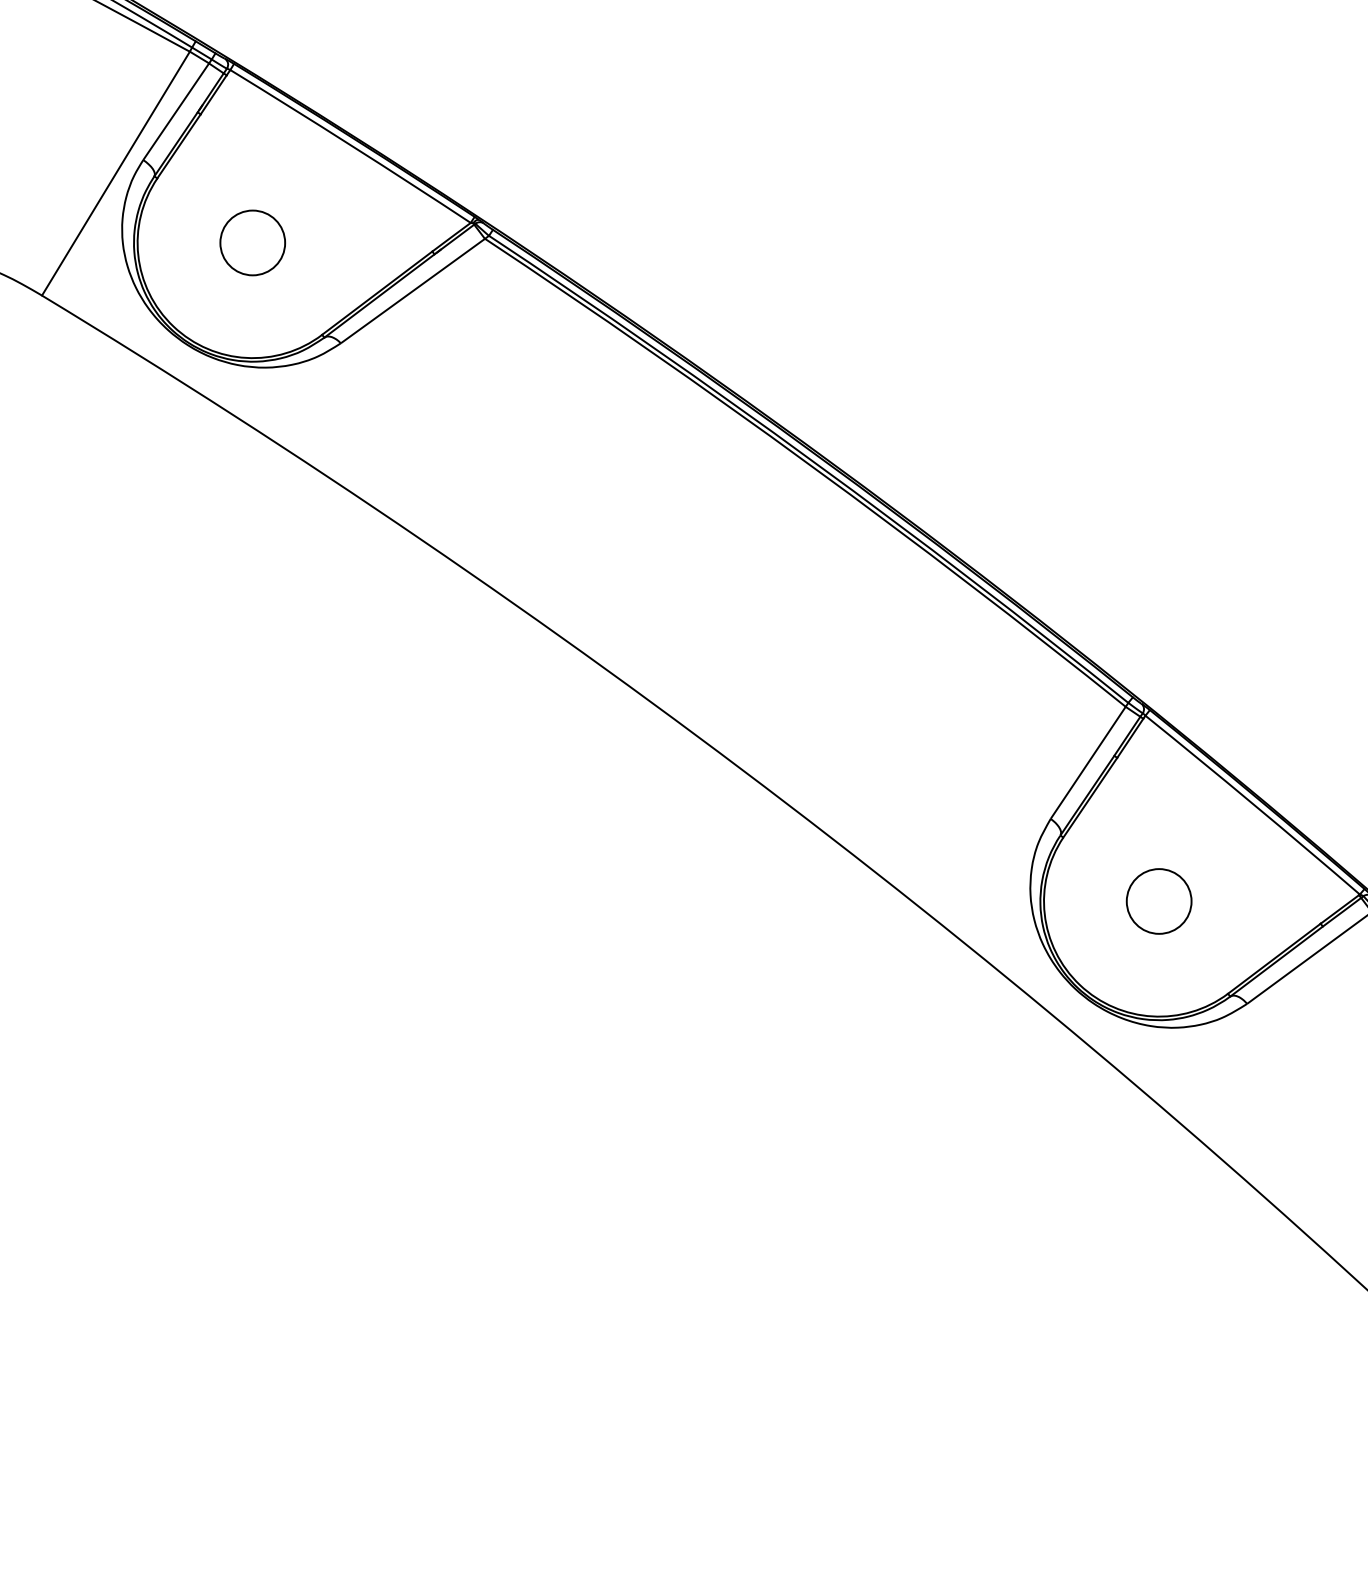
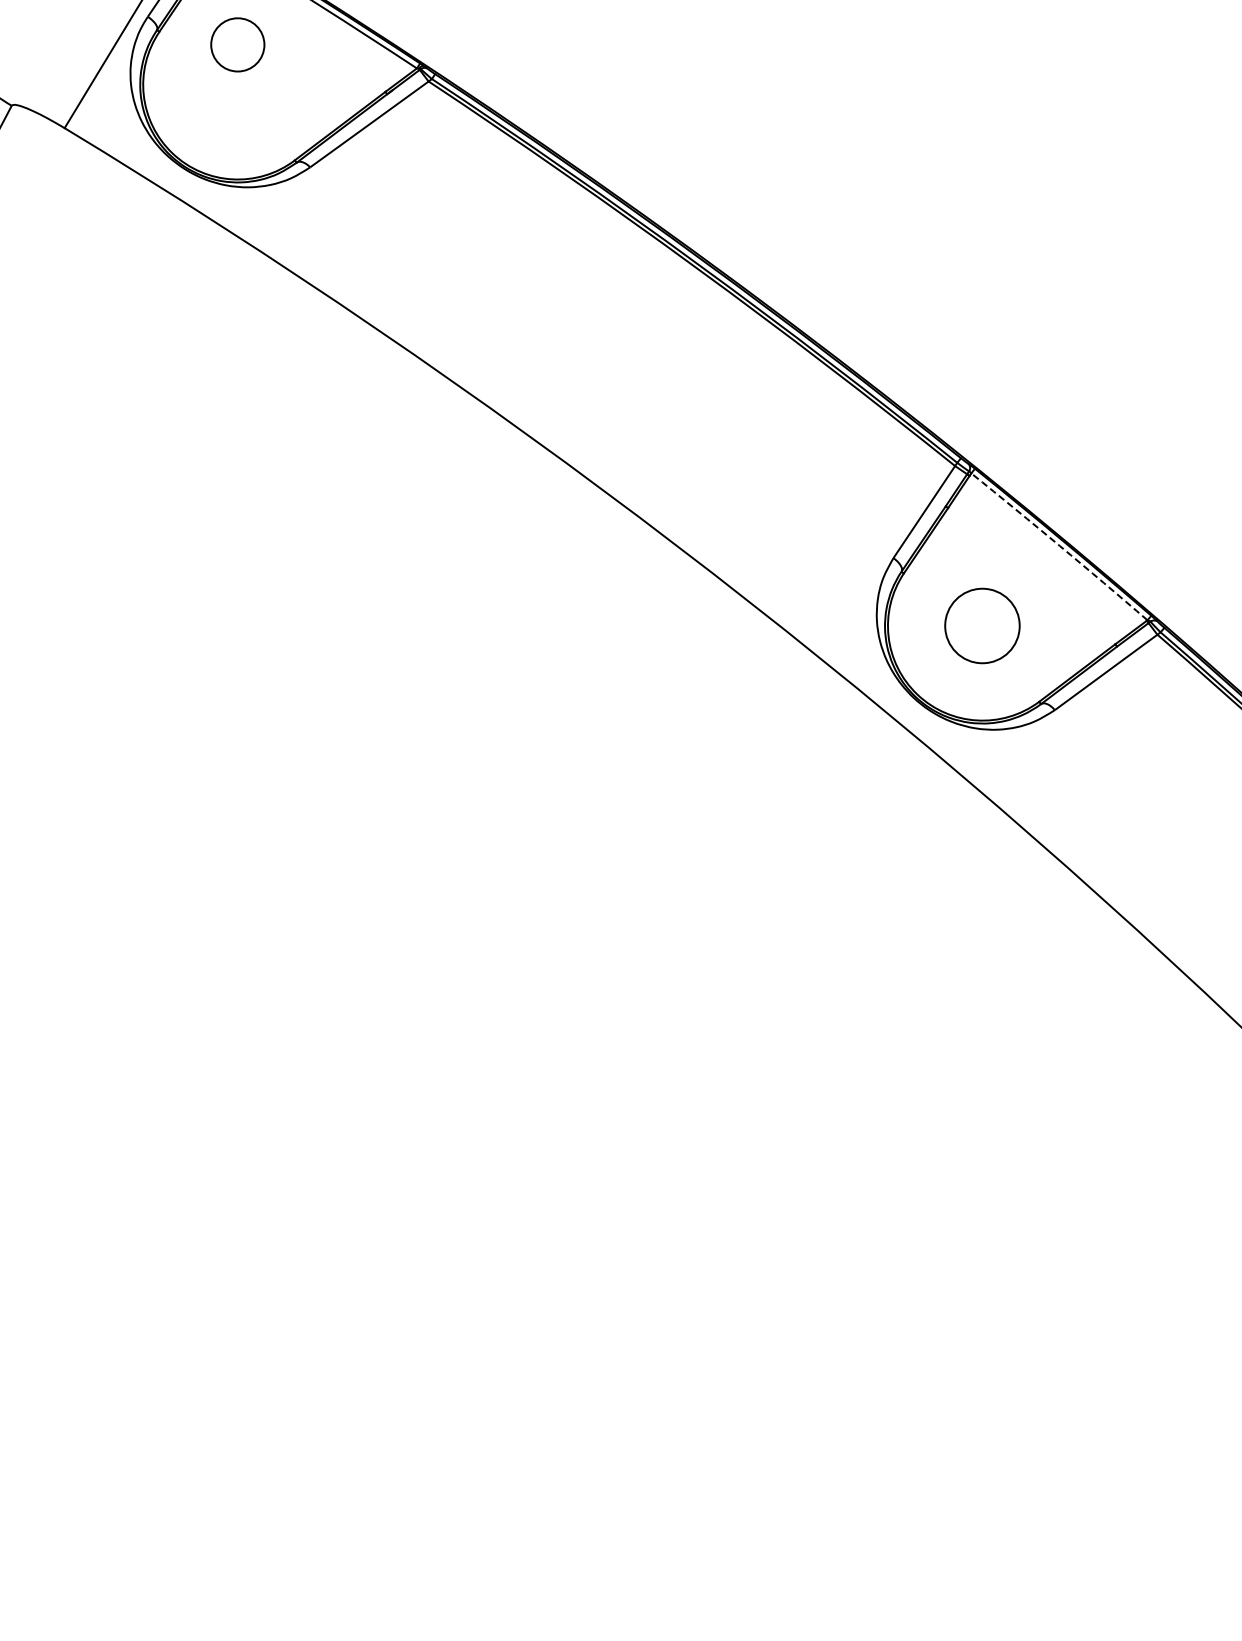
circle: (252, 242) -> (237, 44), moved
arc: (1253, 804) -> (1060, 546), solid -> dashed
circle: (1159, 900) -> (982, 625), size x1.4

